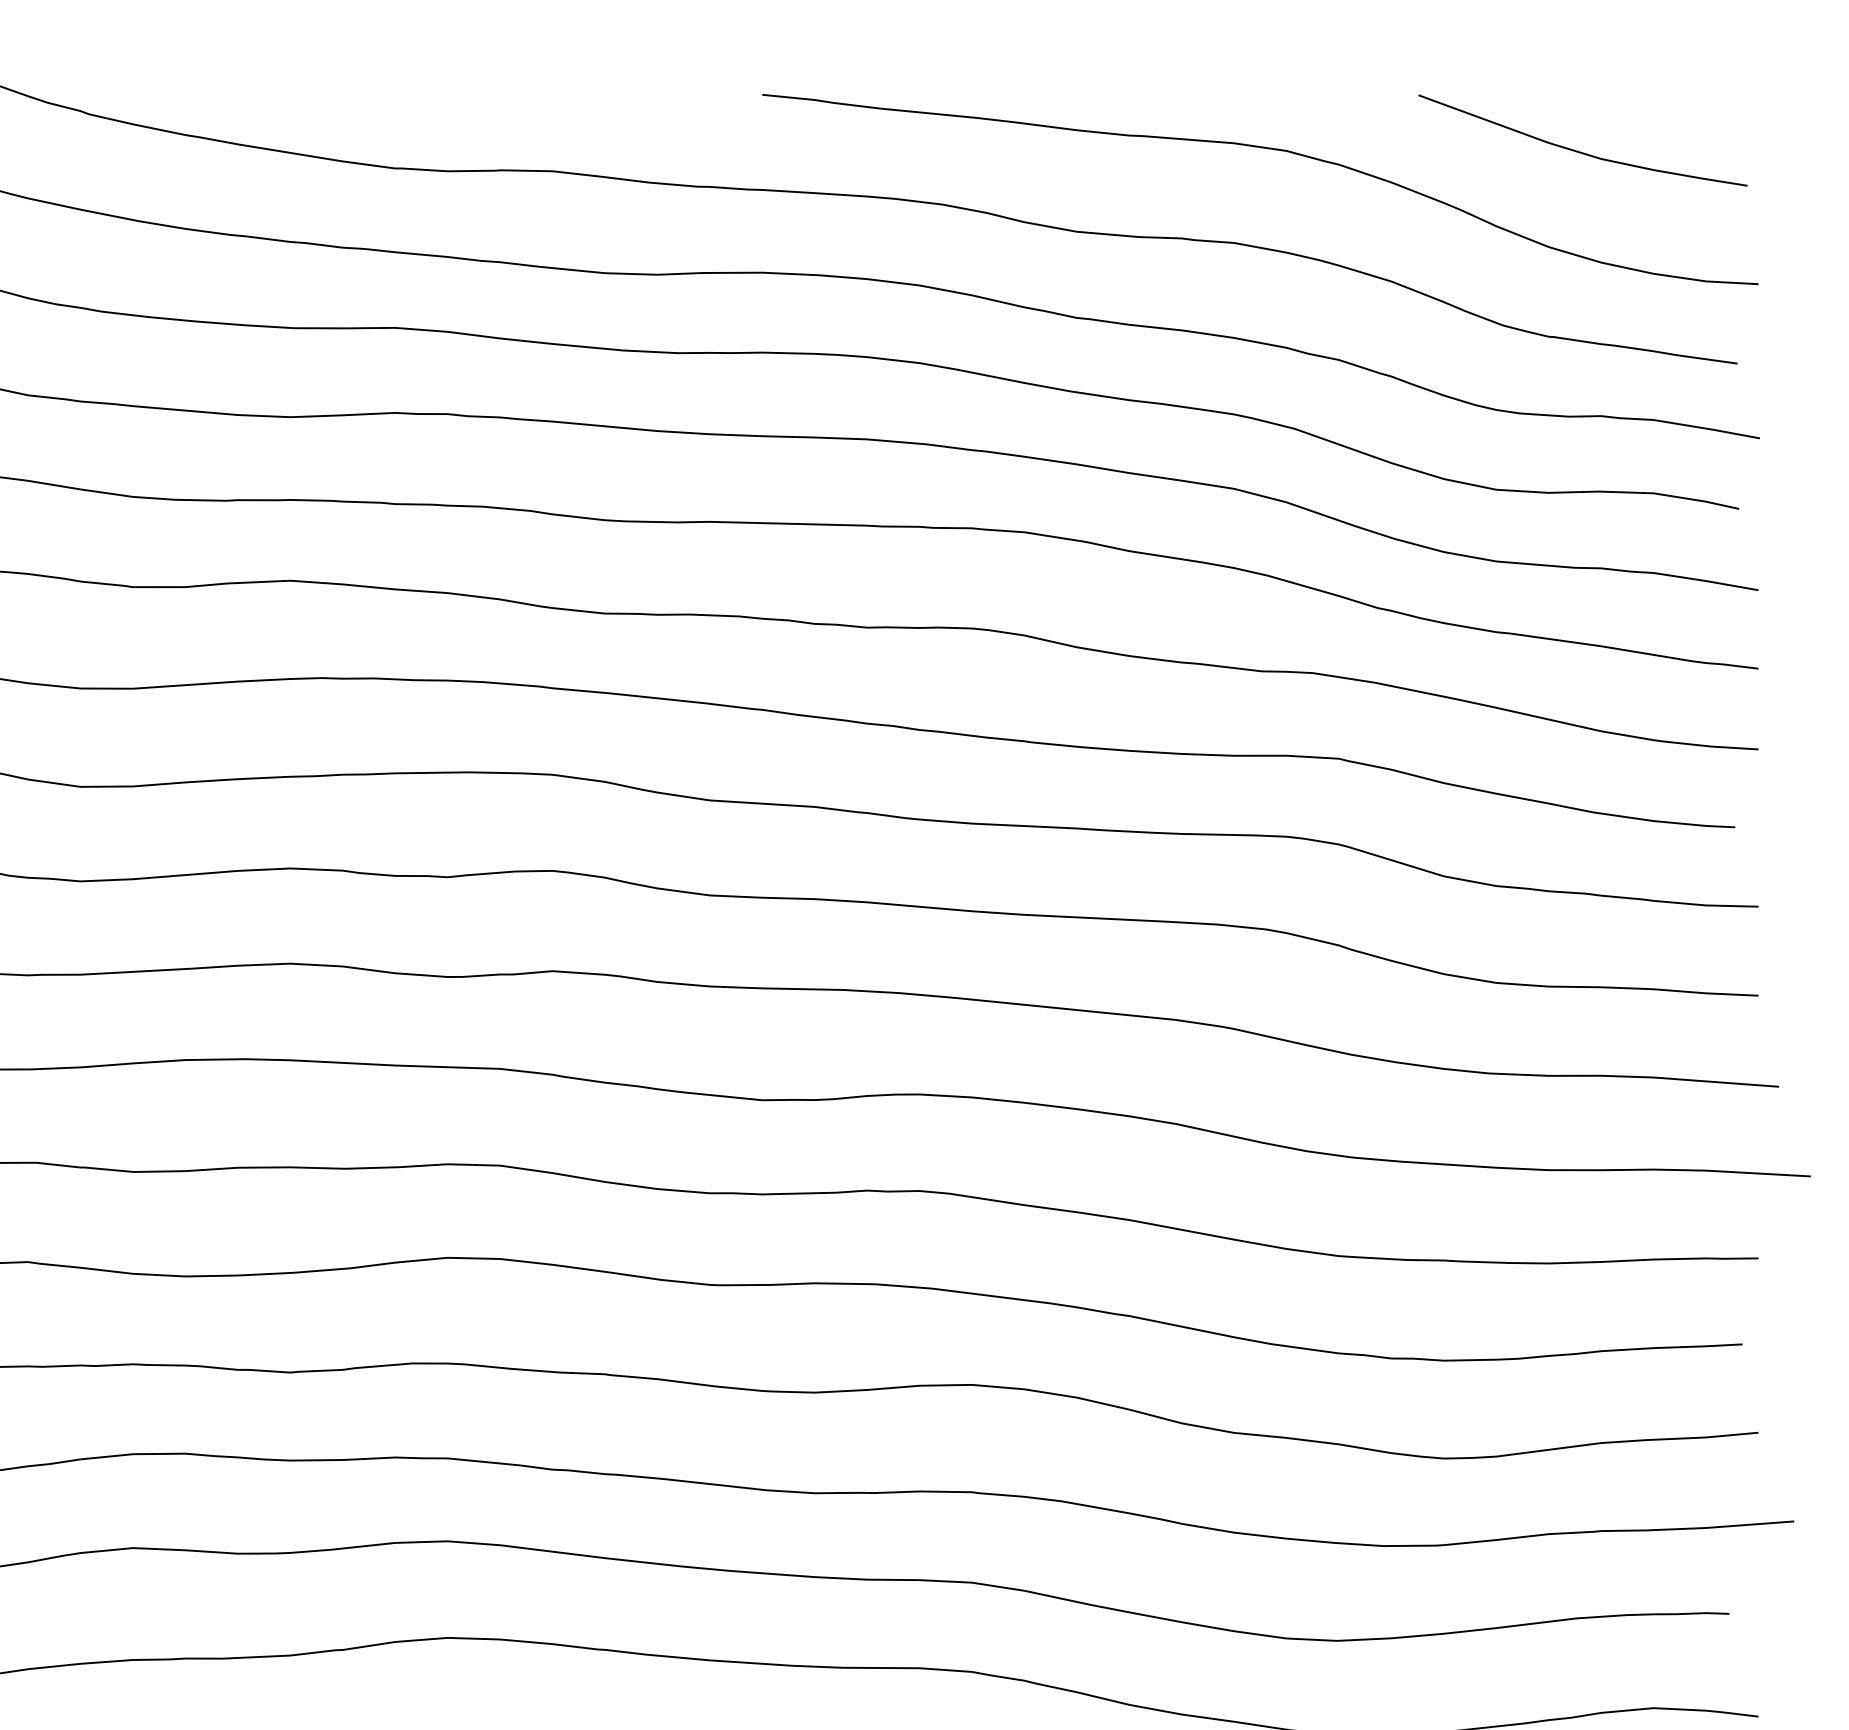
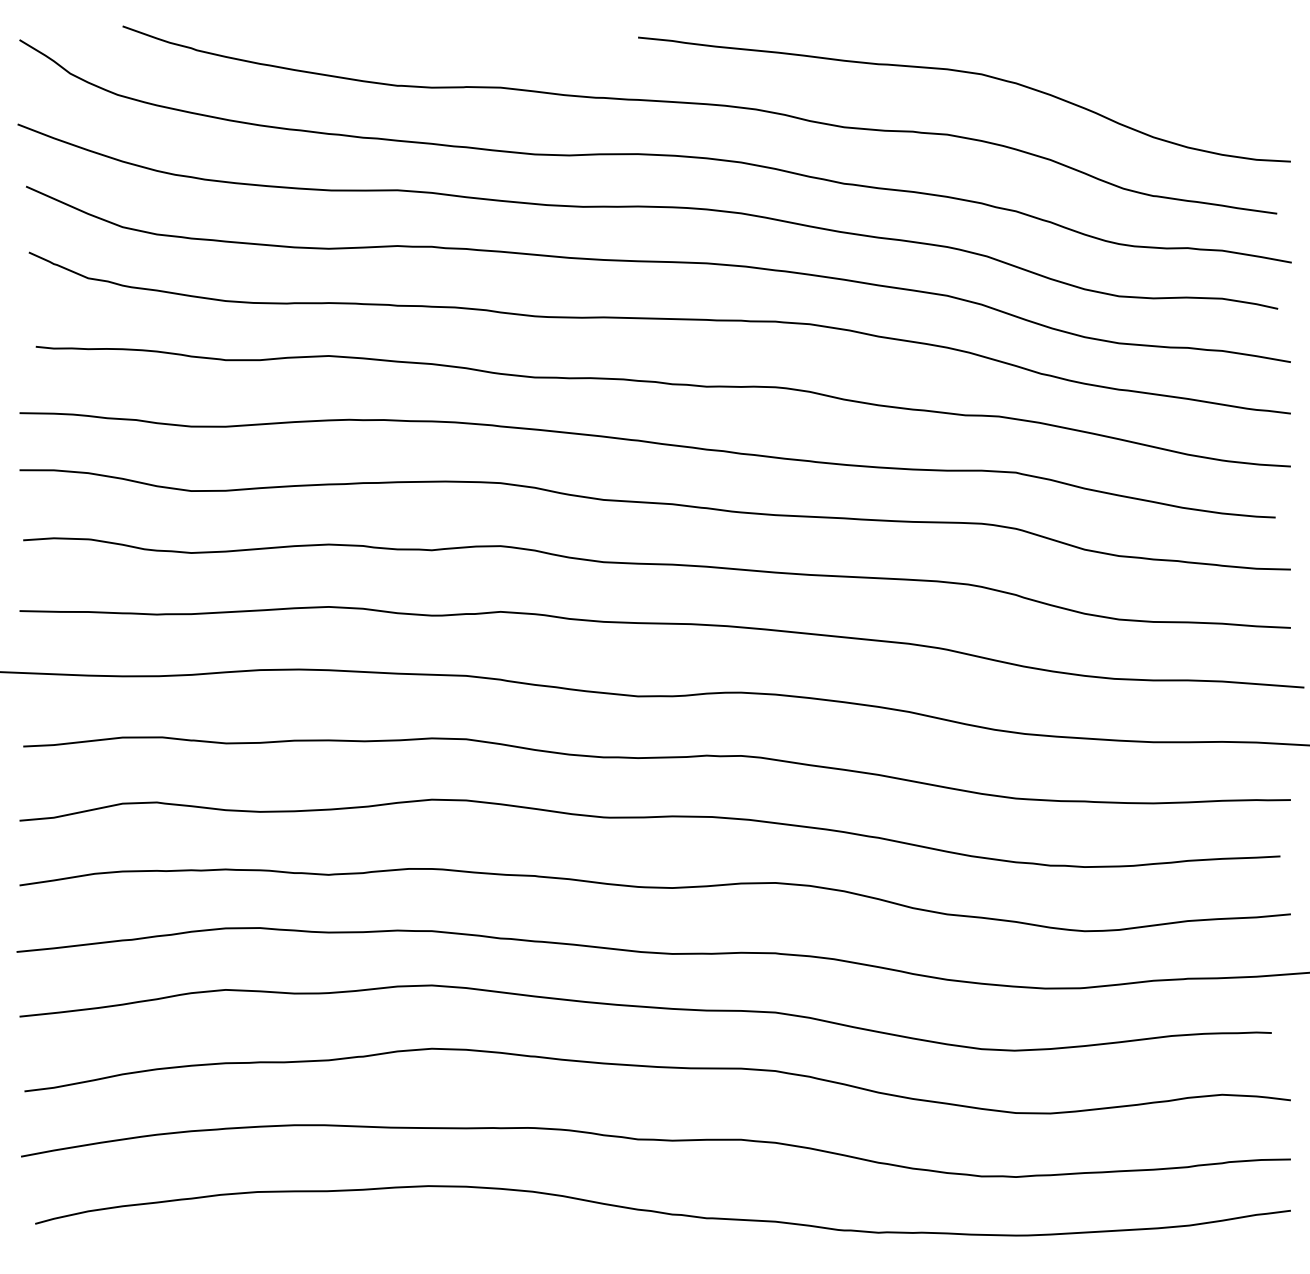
curve: (1582, 151) -> (1175, 74), removed

